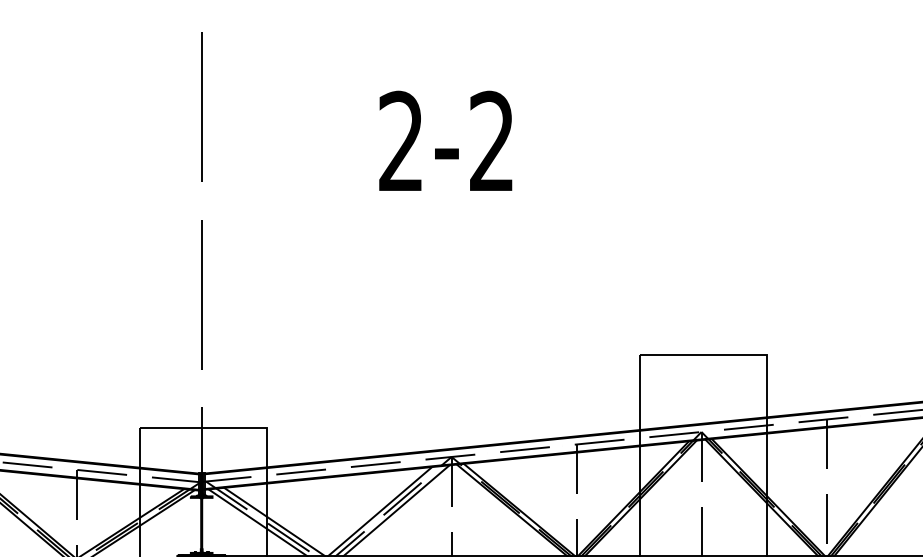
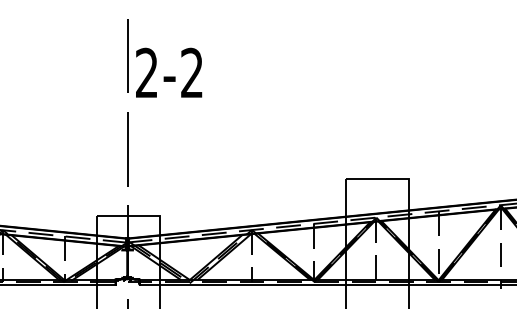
text: (446, 140) -> (169, 72), moved

